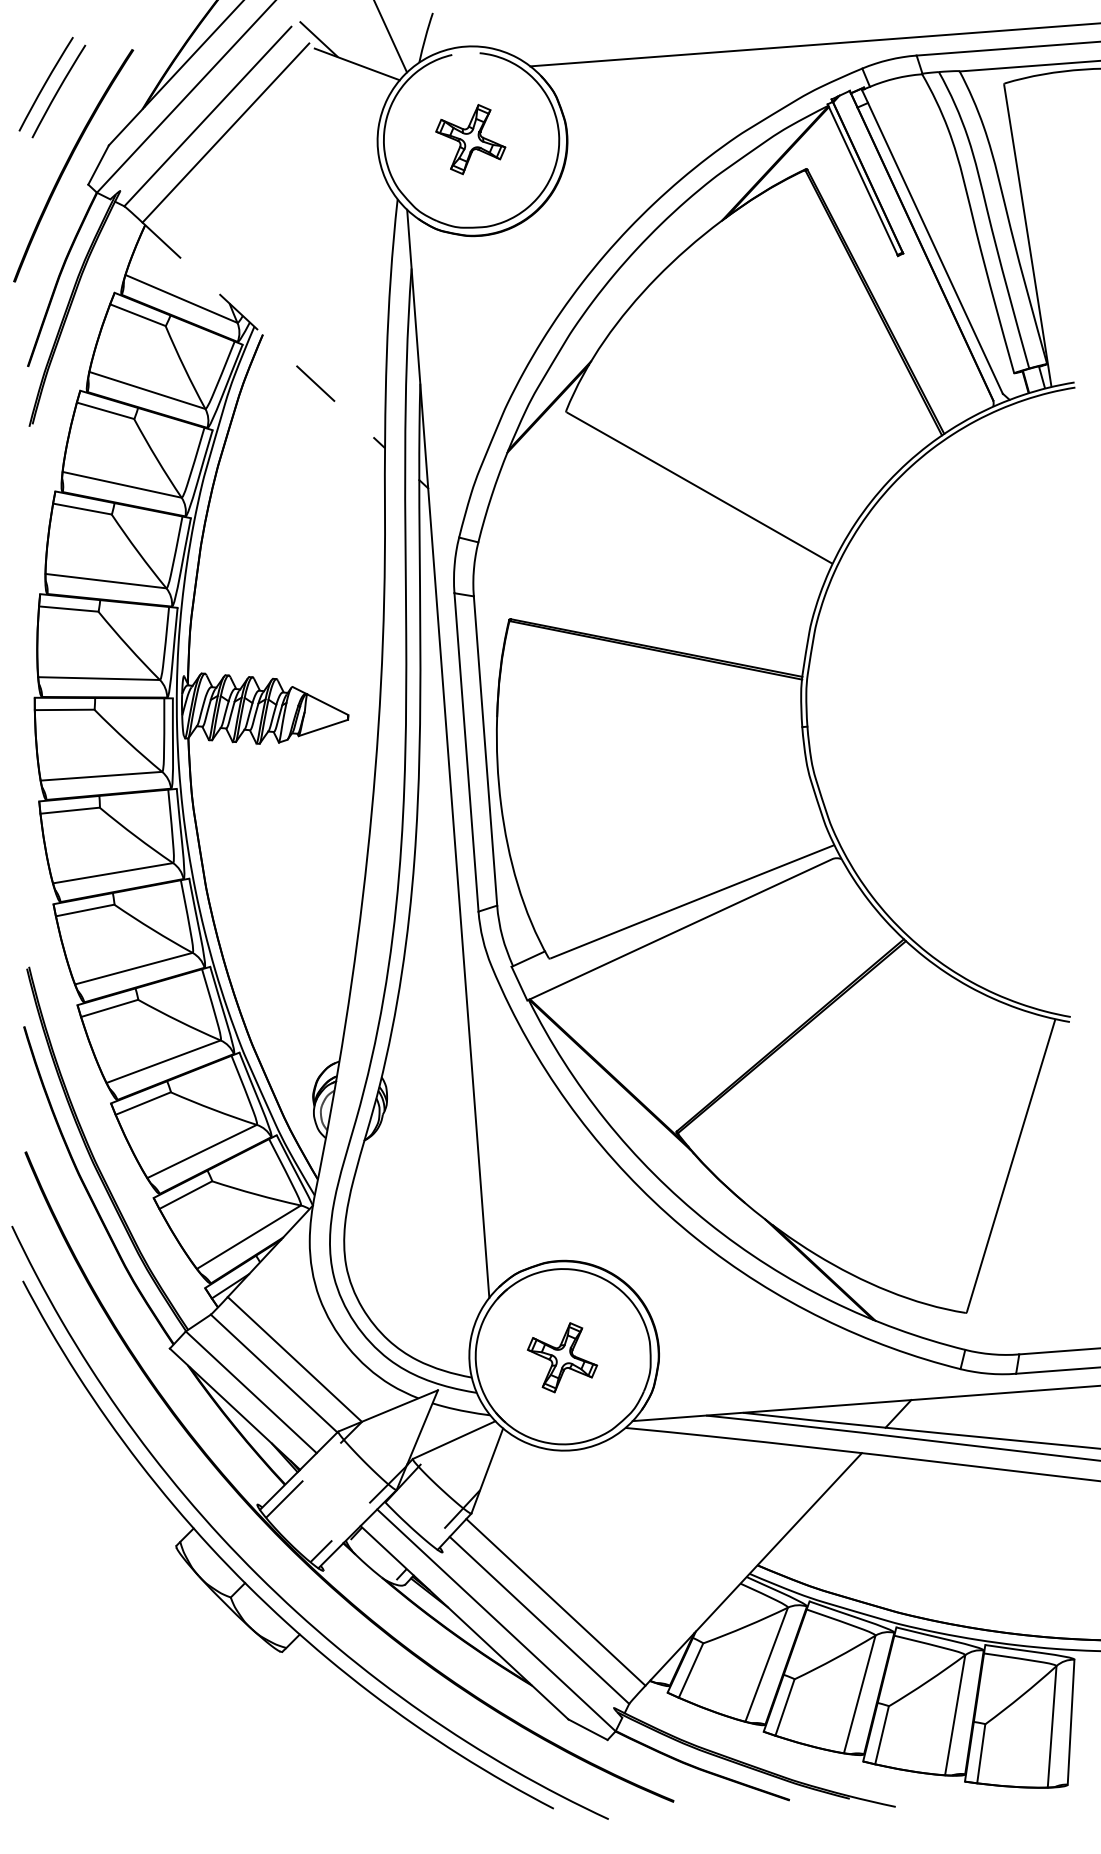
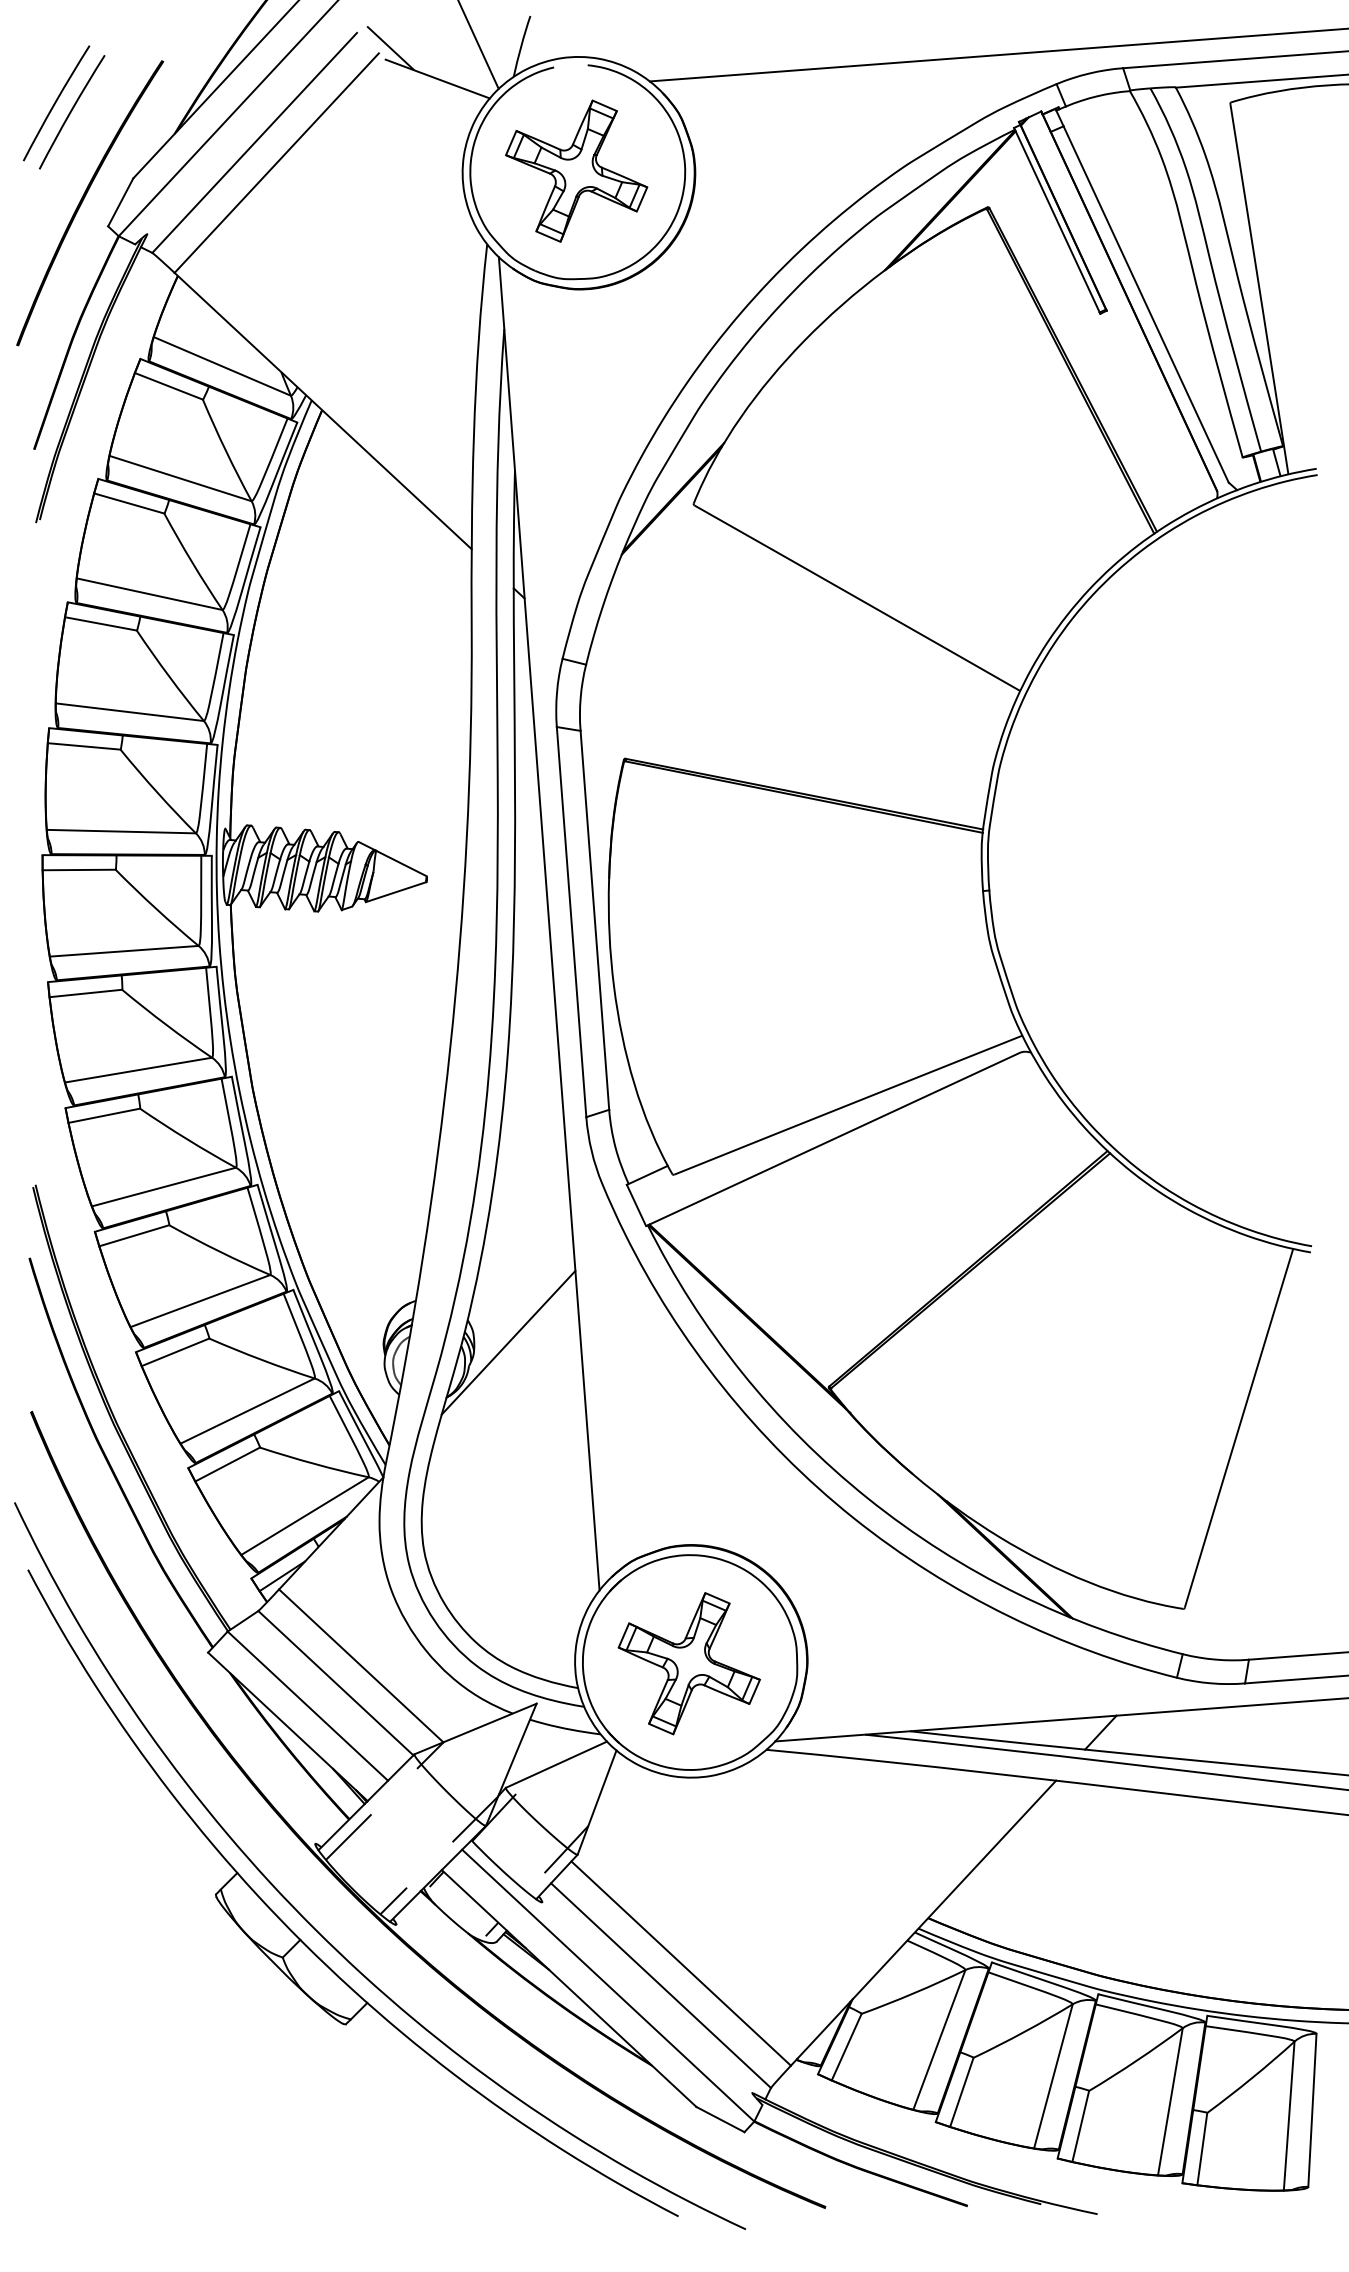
part: (470, 139) -> (576, 170), size x1.67
line: (264, 335) -> (323, 411), dashed -> solid
line: (415, 1095) -> (508, 1342), added
part: (561, 1357) -> (688, 1663), size x1.67

